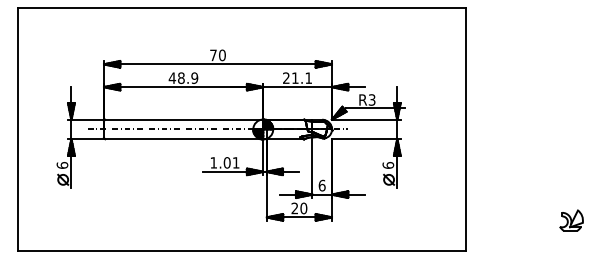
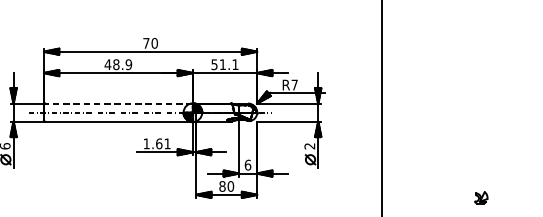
text: (286, 78) -> (214, 64), 21.1 -> 51.1
text: (371, 99) -> (294, 84), R3 -> R7
line: (184, 119) -> (119, 103), solid -> dashed
text: (227, 162) -> (159, 143), 1.01 -> 1.61
text: (388, 165) -> (310, 146), 6 -> 2
text: (294, 208) -> (222, 186), 20 -> 80
part: (571, 220) -> (481, 197), size x0.6

